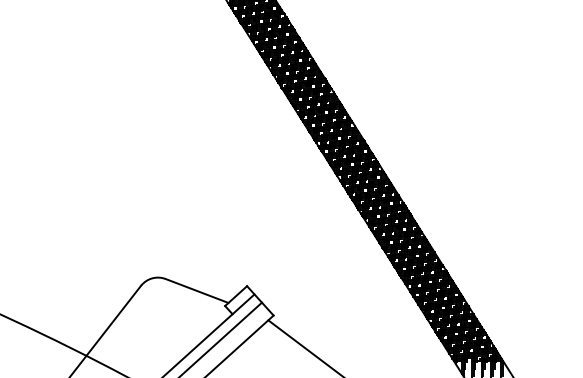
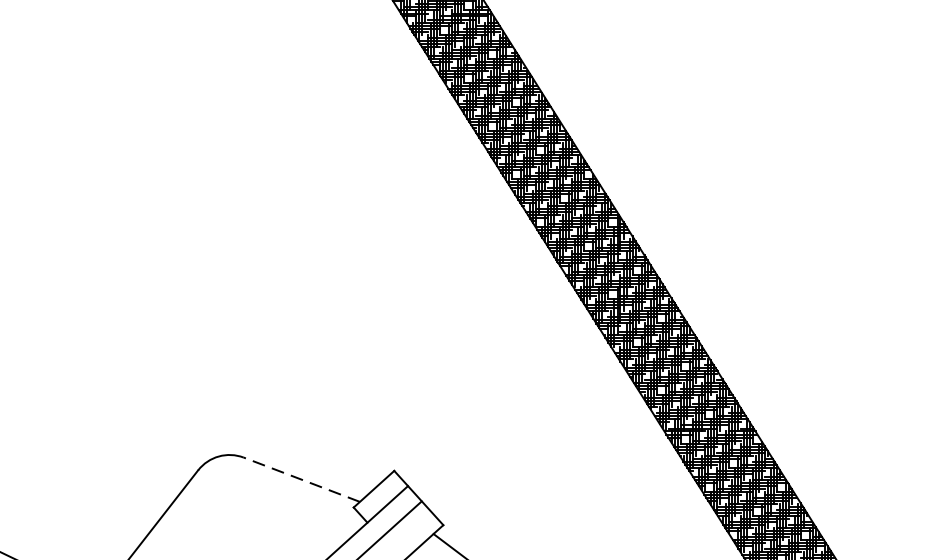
line: (197, 290) -> (302, 478), solid -> dashed

